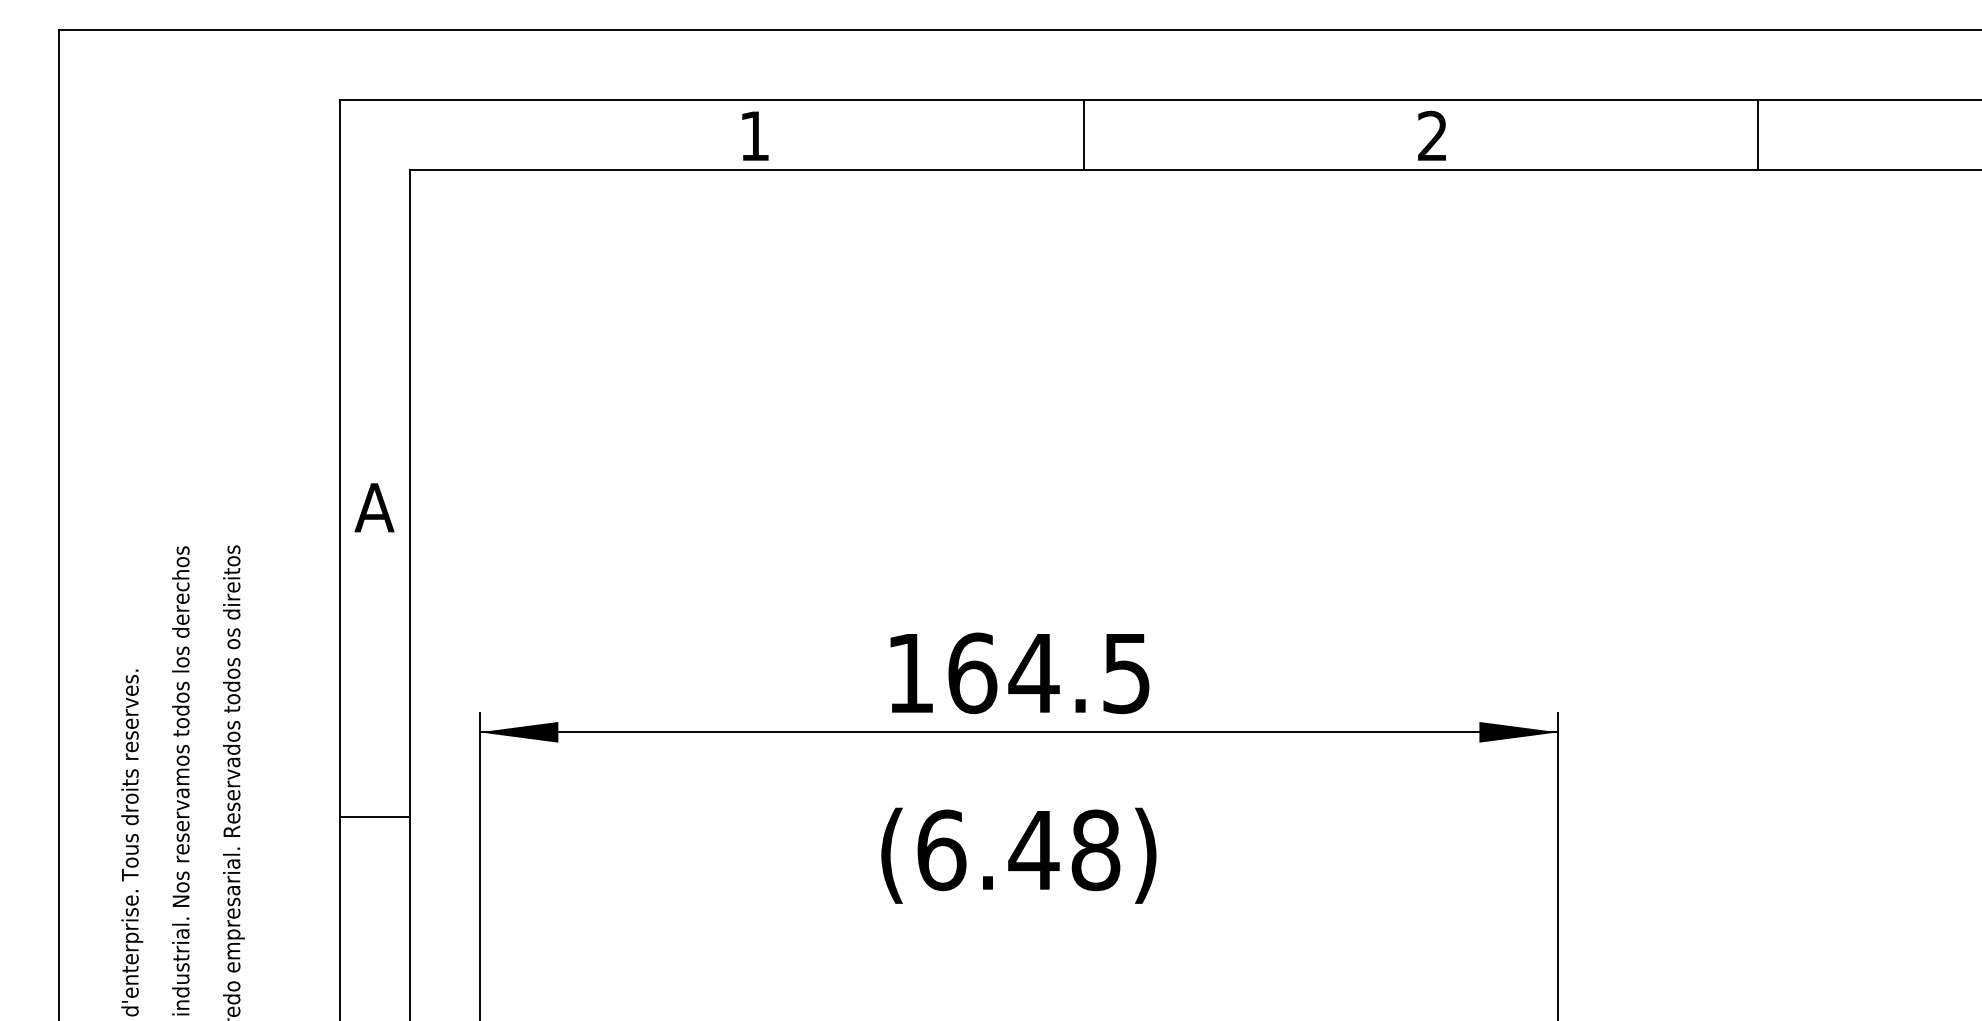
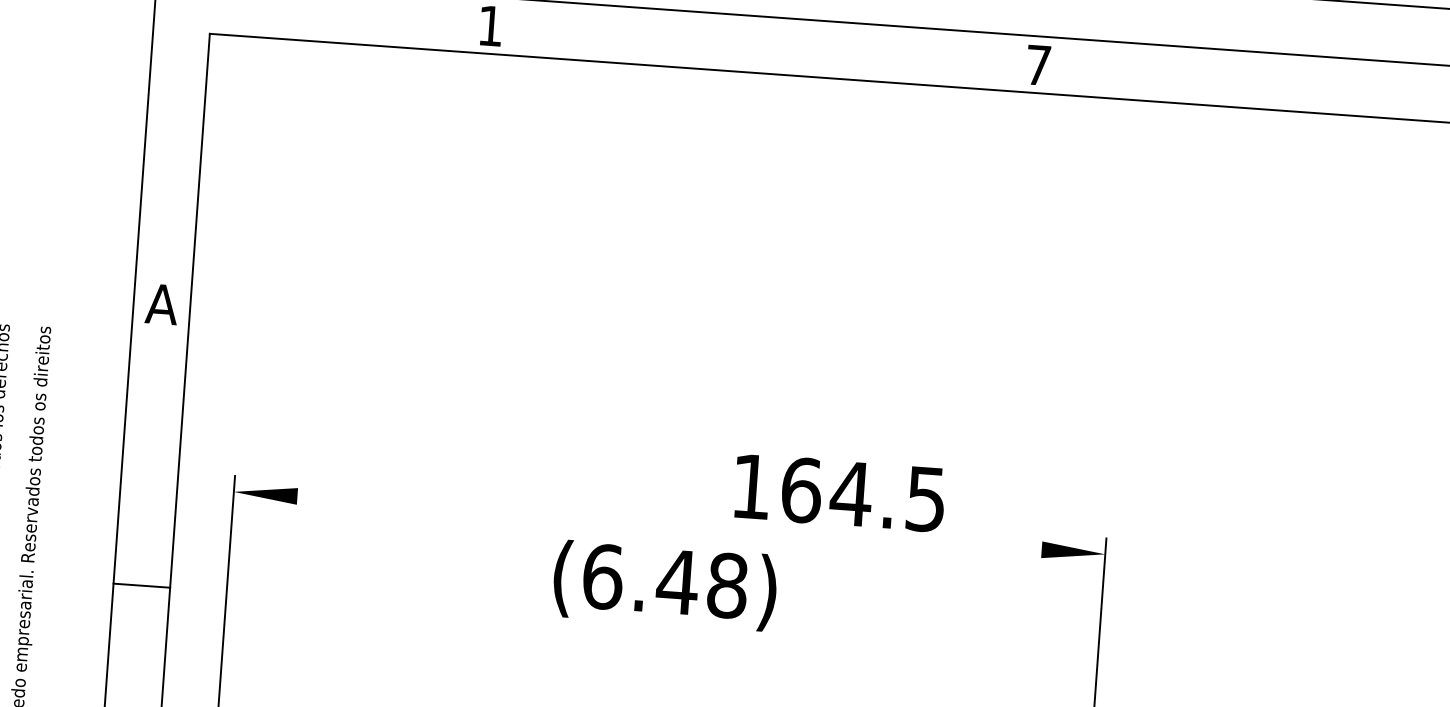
line: (1083, 135) -> (756, 44), removed
text: (1432, 135) -> (1038, 64), 2 -> 7
line: (1758, 135) -> (1301, 83), removed
text: (1019, 673) -> (839, 493), moved
line: (1018, 732) -> (669, 523), removed
line: (374, 816) -> (141, 585), moved
text: (1018, 855) -> (664, 585), moved

